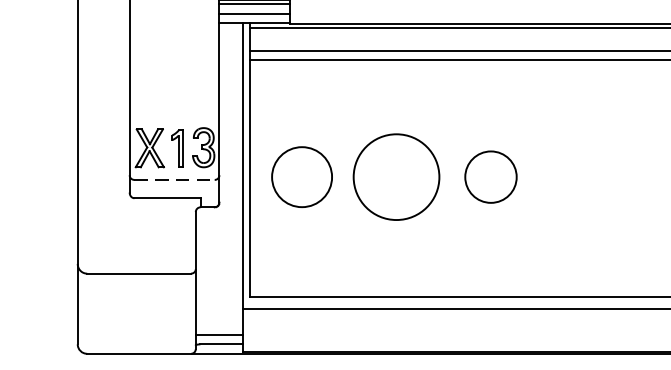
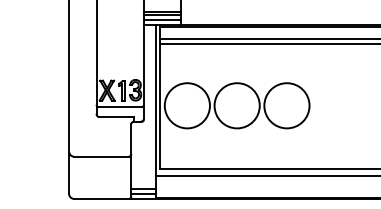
circle: (300, 176) -> (186, 105), size x1.43
circle: (490, 176) -> (286, 105), size x1.67
line: (175, 180) -> (120, 107), dashed -> solid

